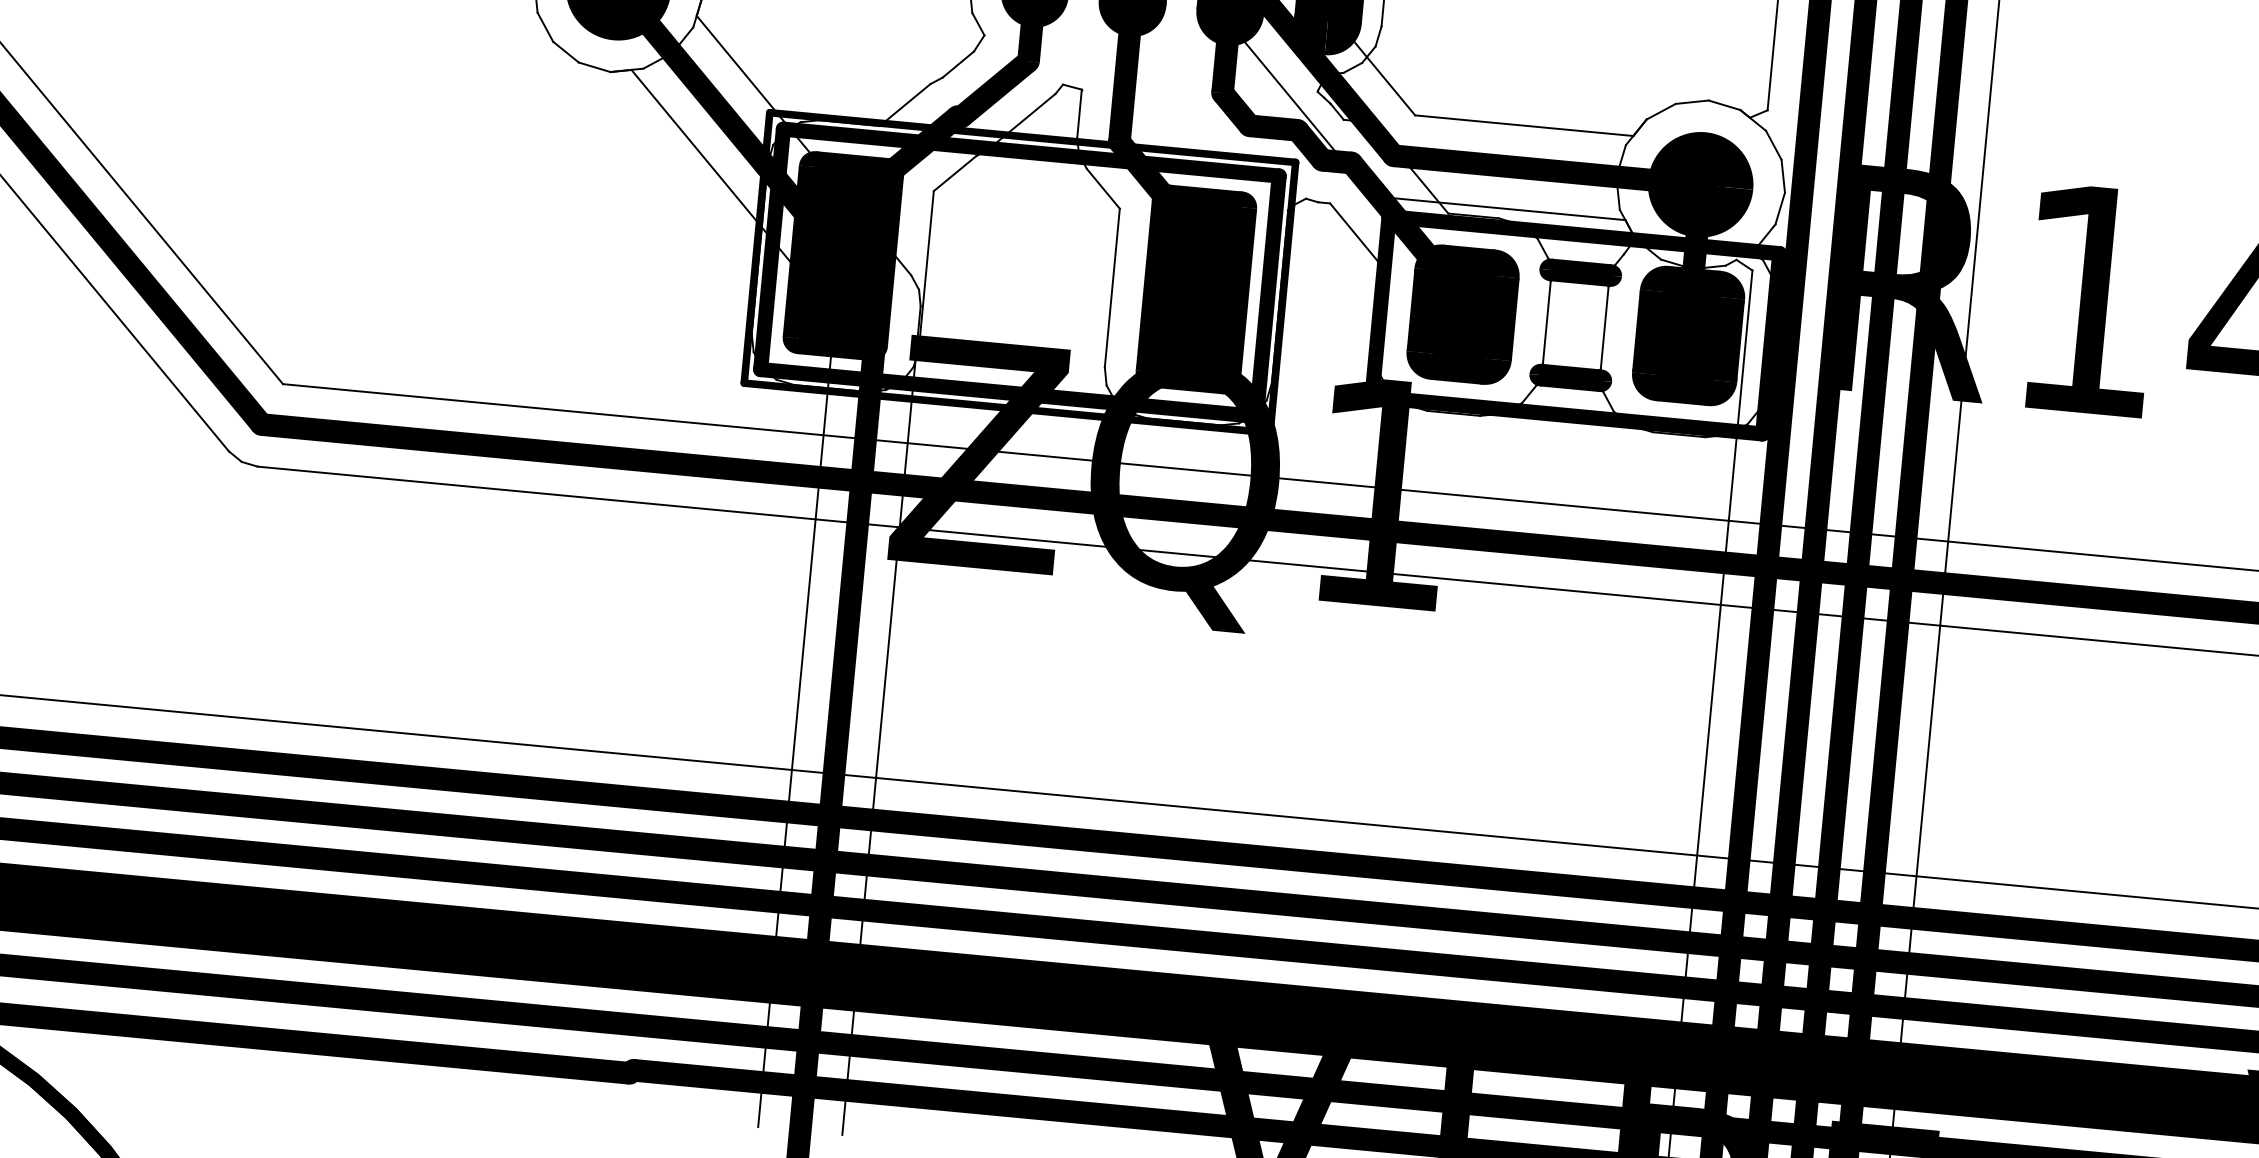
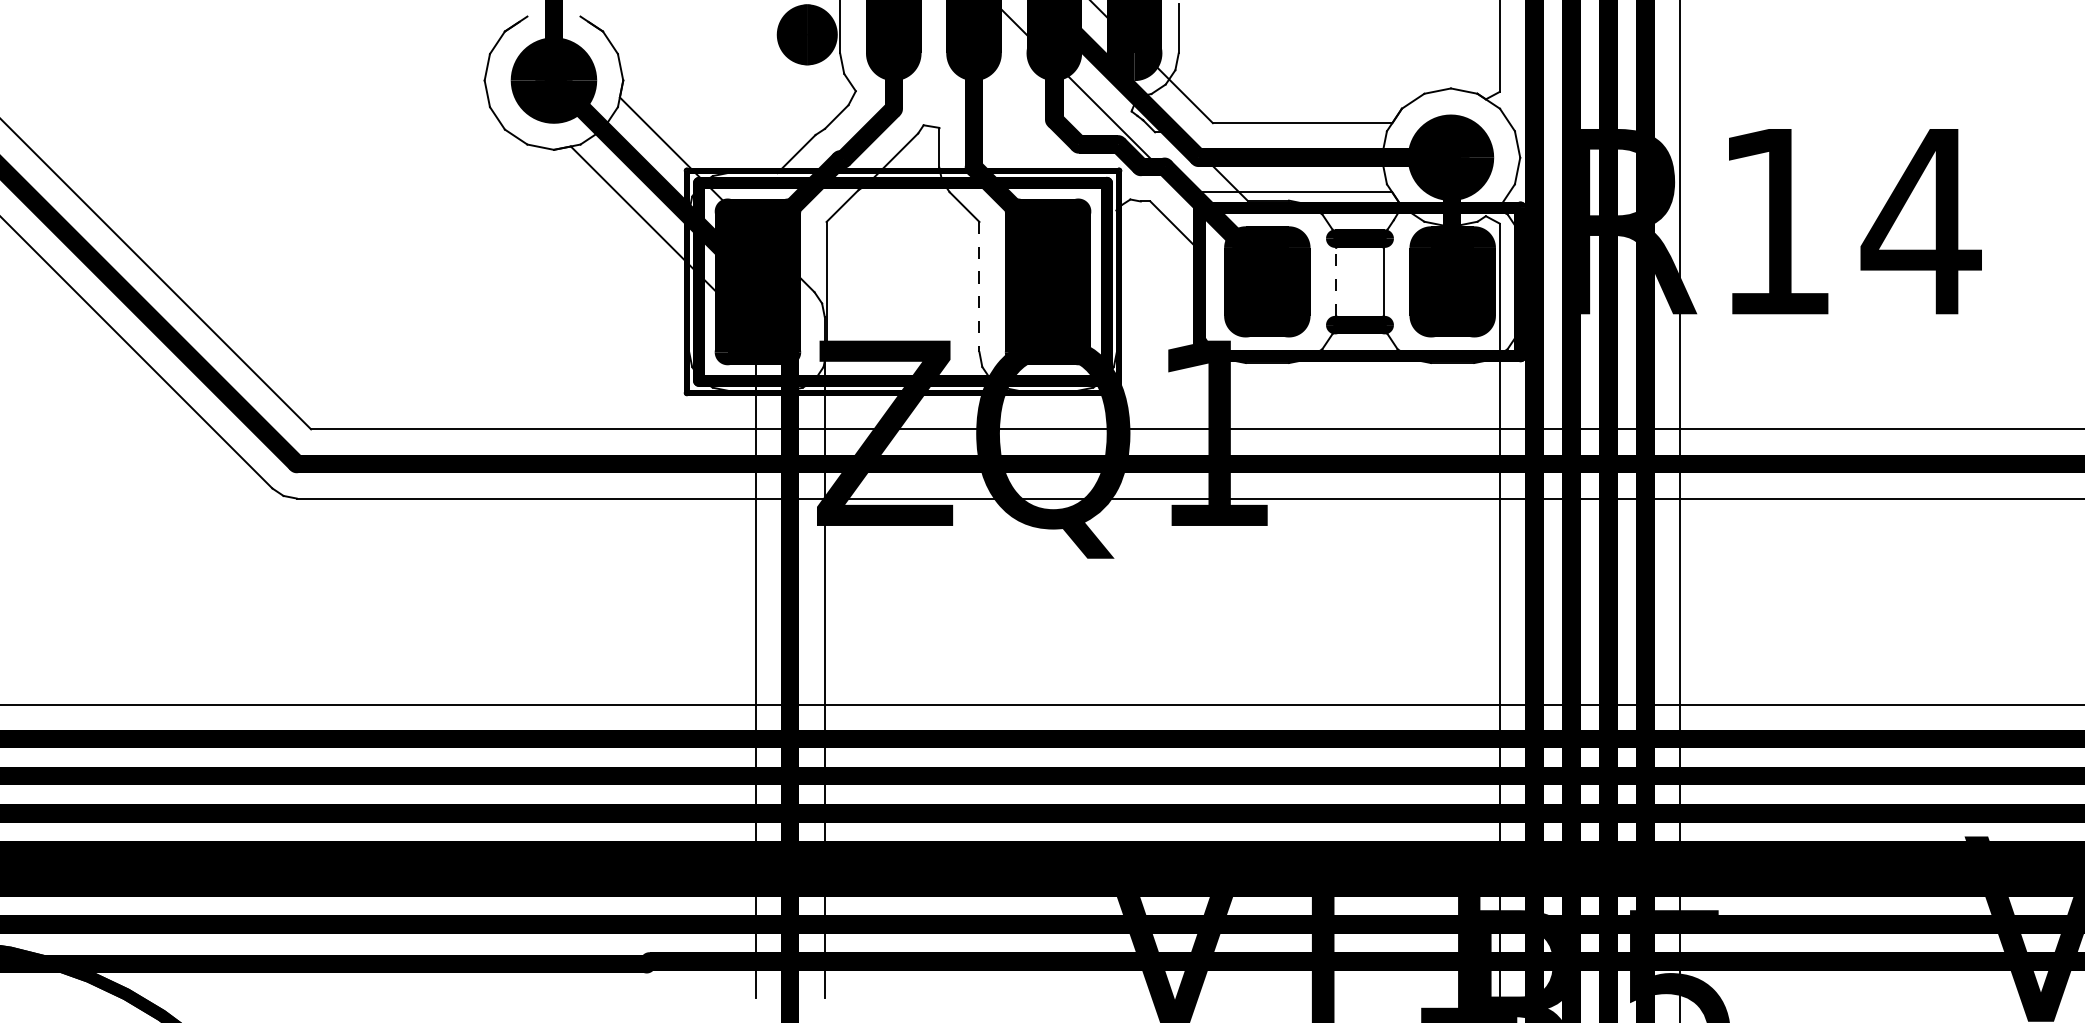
line: (1112, 288) -> (979, 287), solid -> dashed
line: (1547, 322) -> (1336, 281), solid -> dashed

